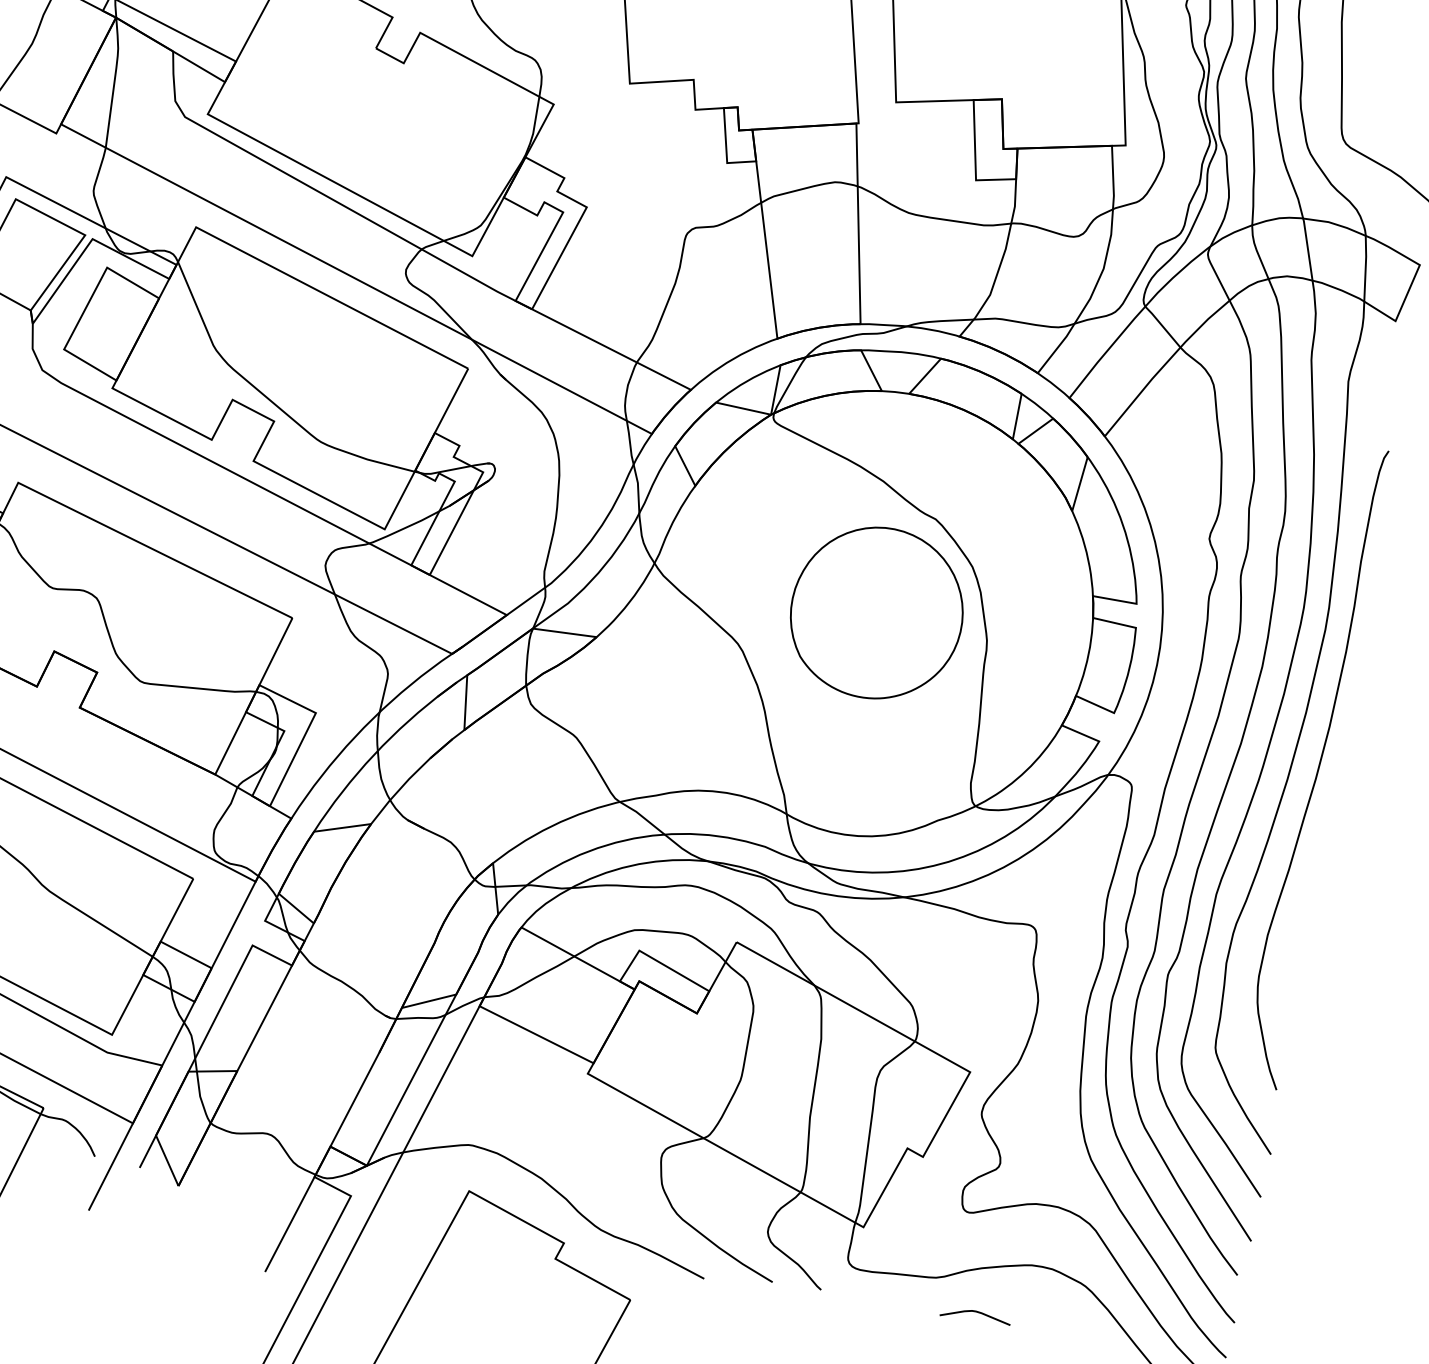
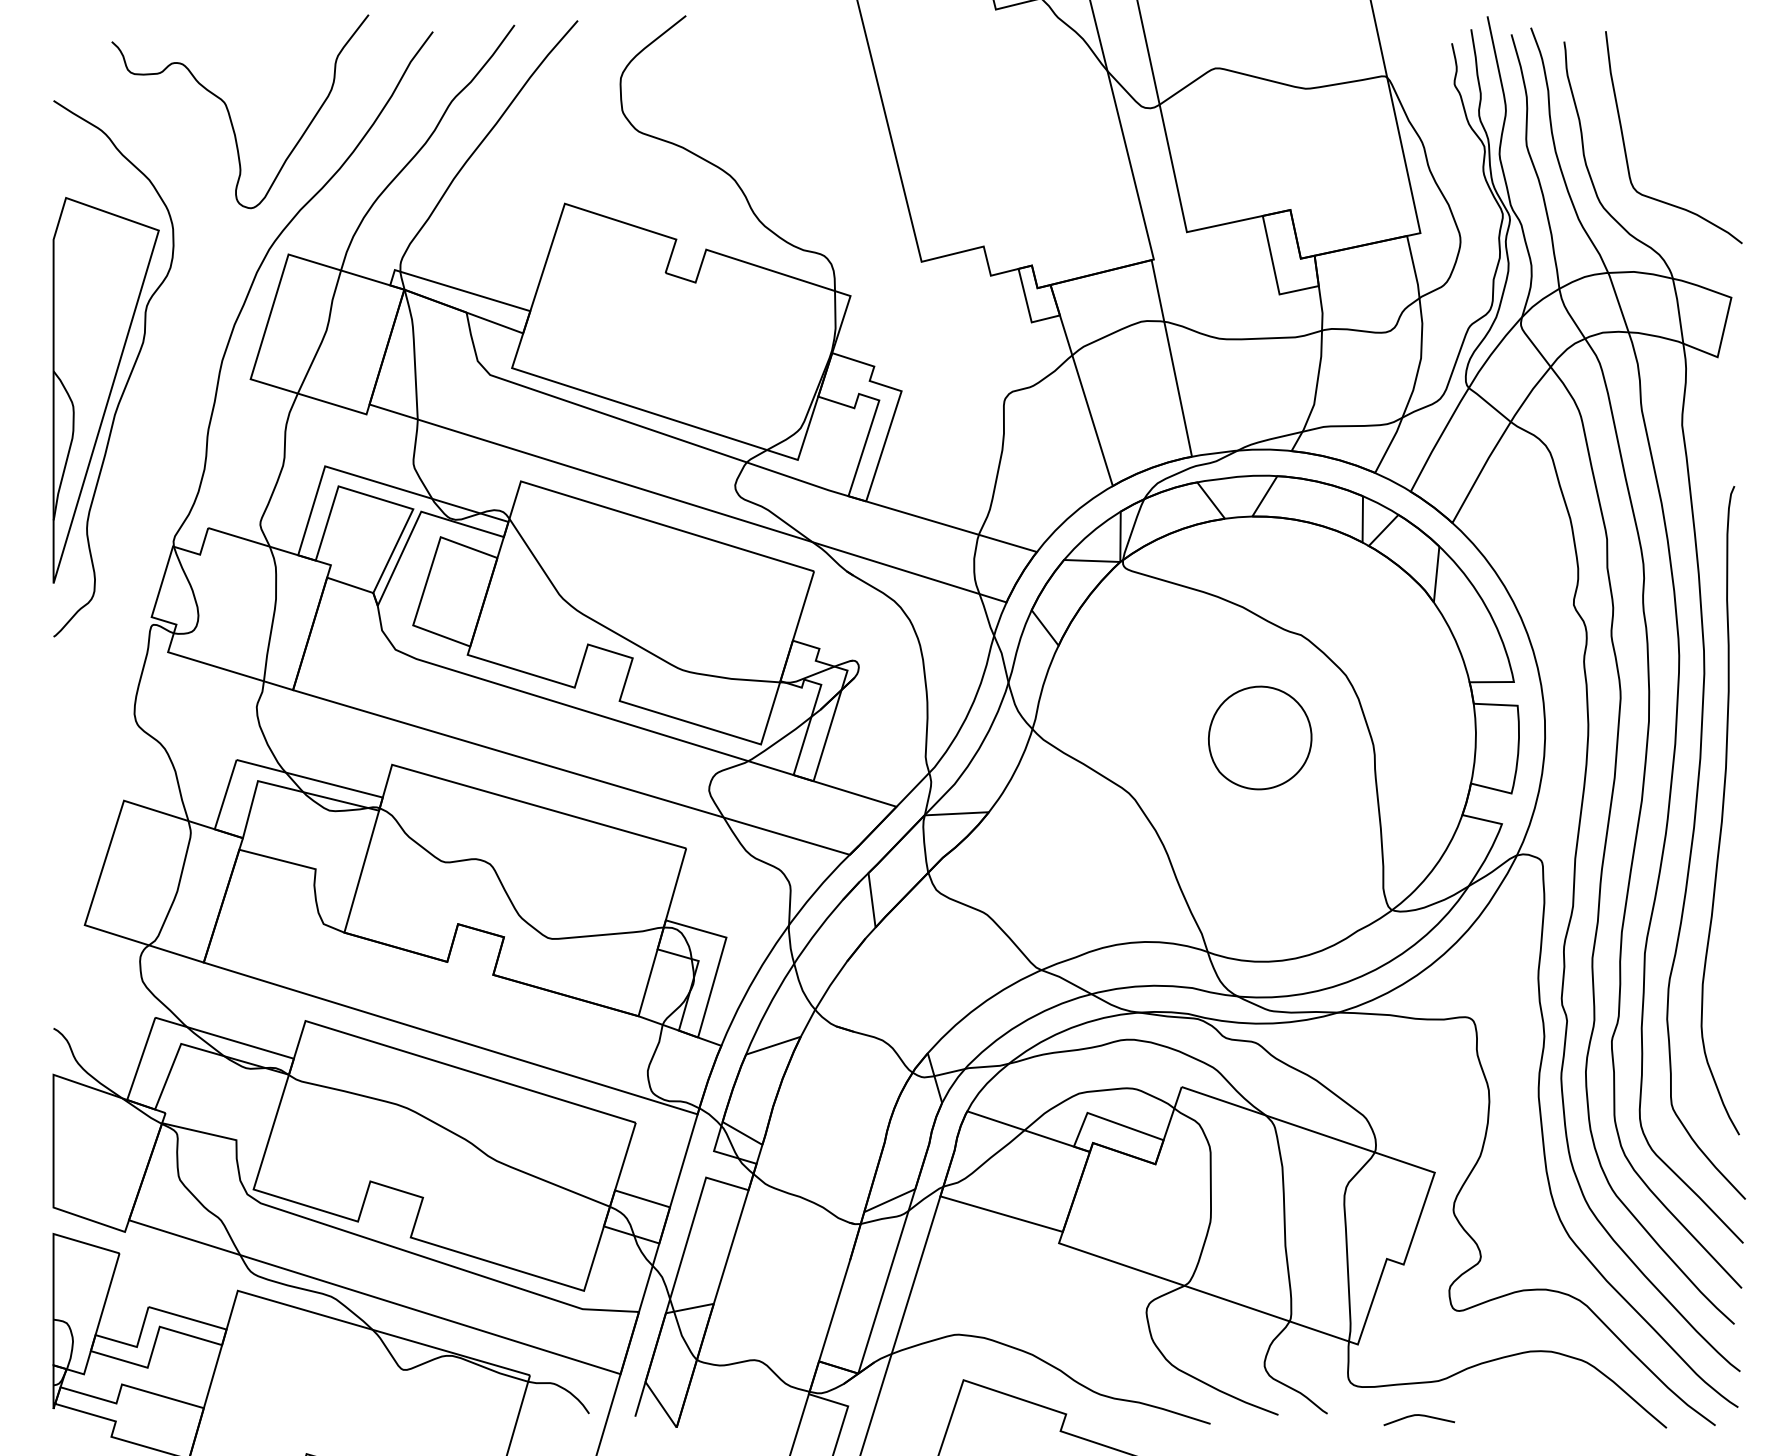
part: (876, 612) -> (1259, 737), size x0.6
curve: (977, 1313) -> (1420, 1416), moved

